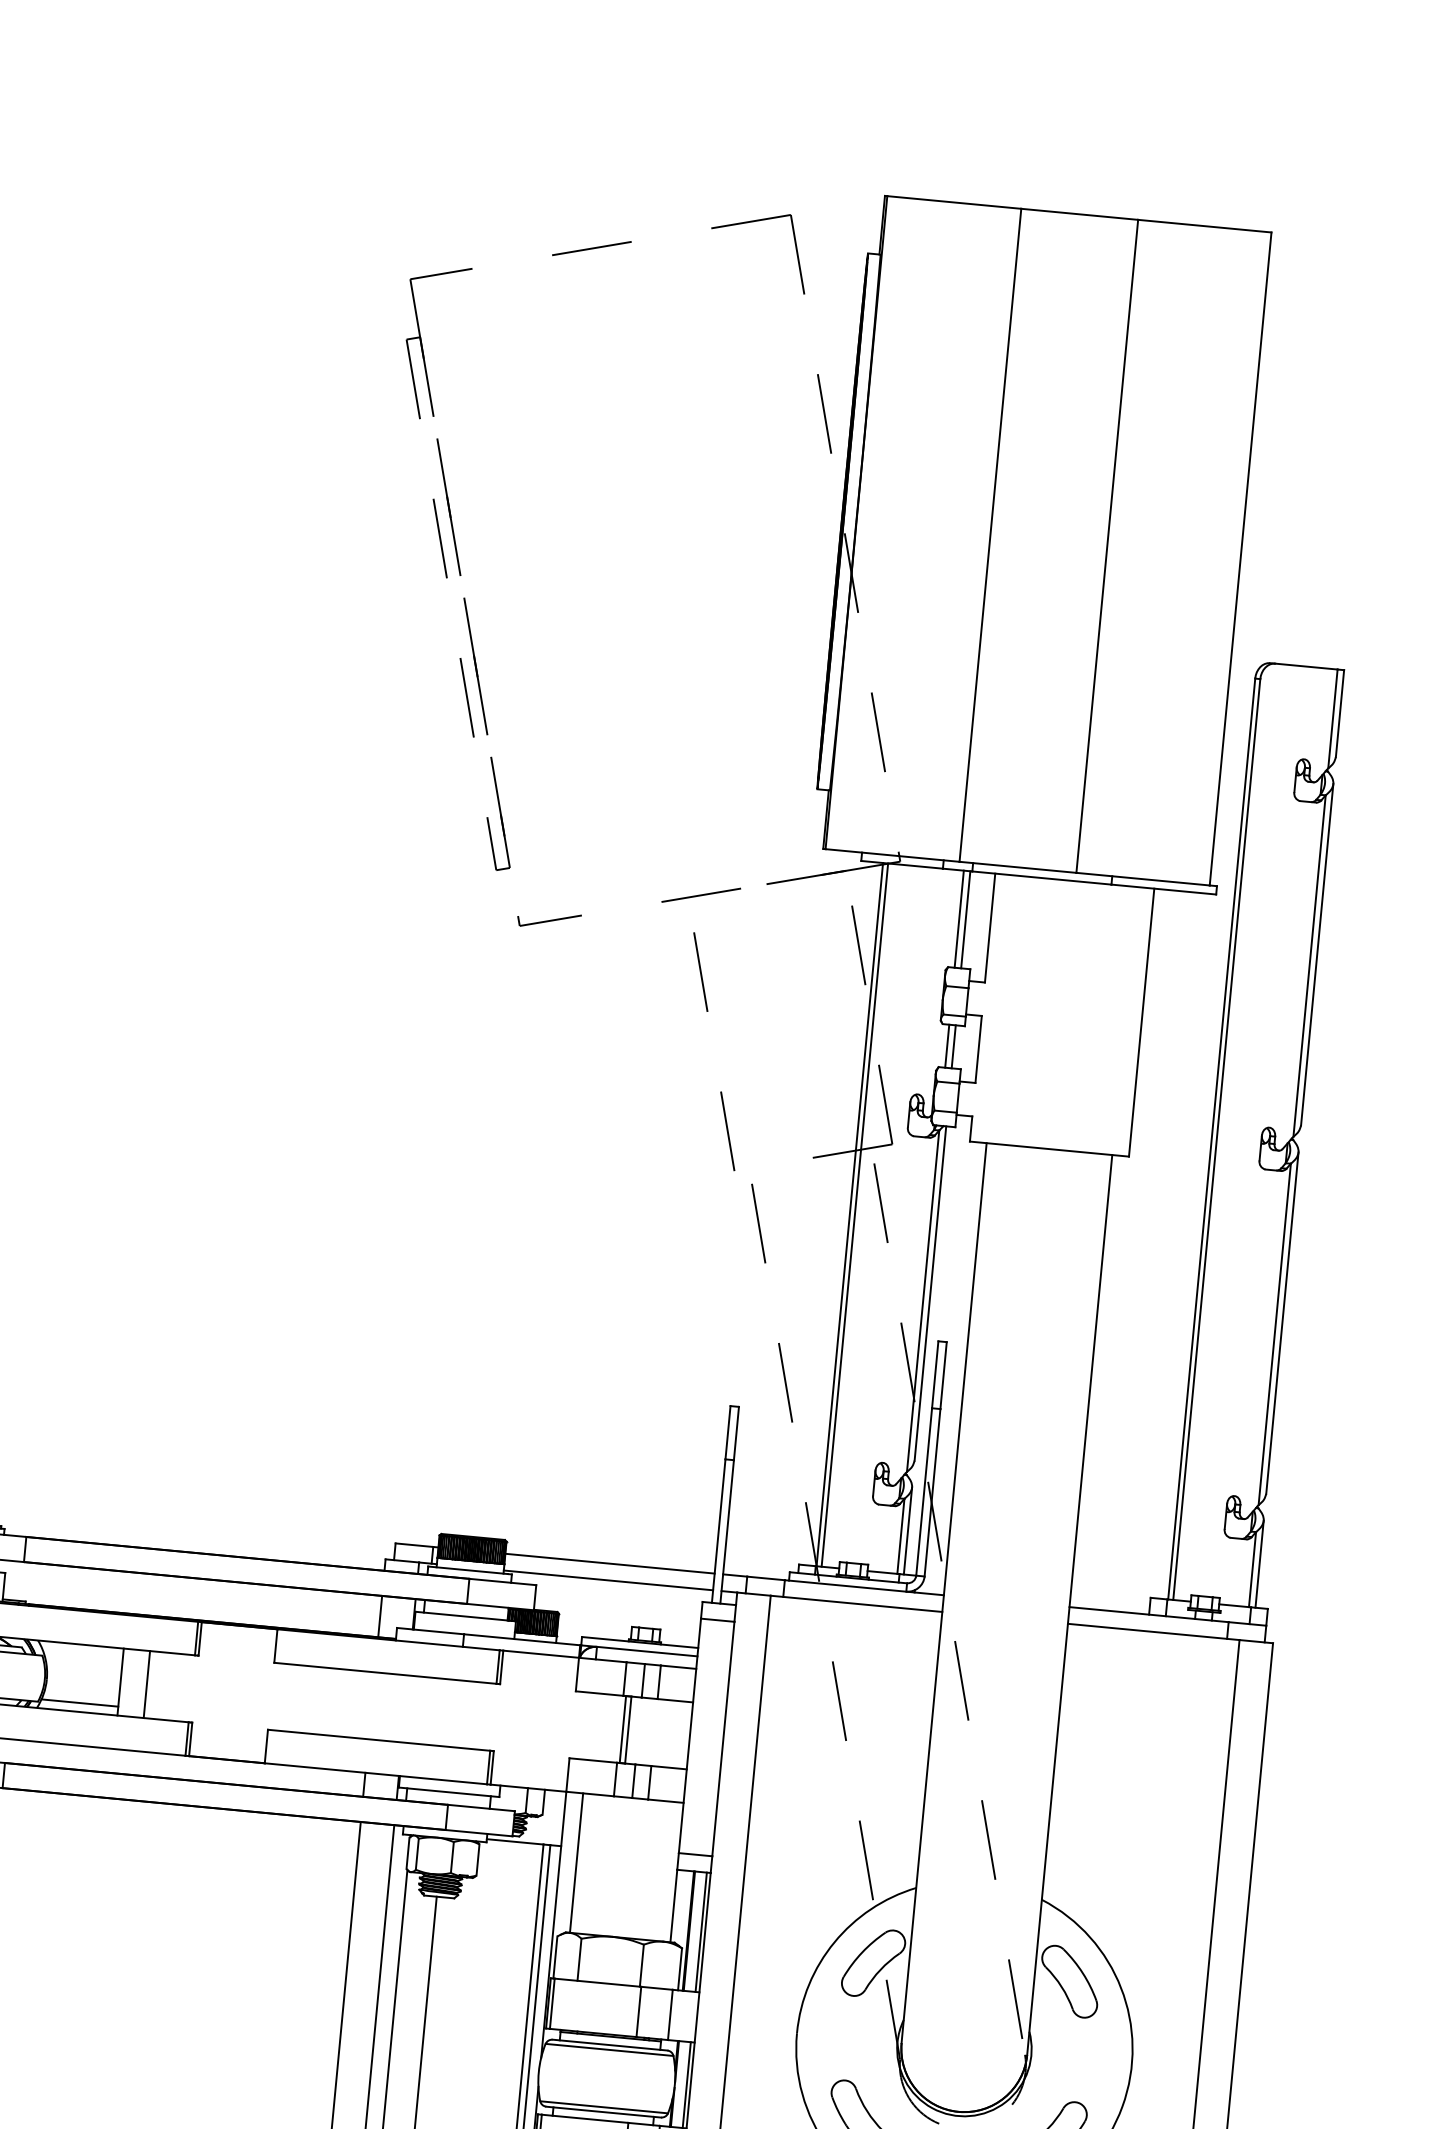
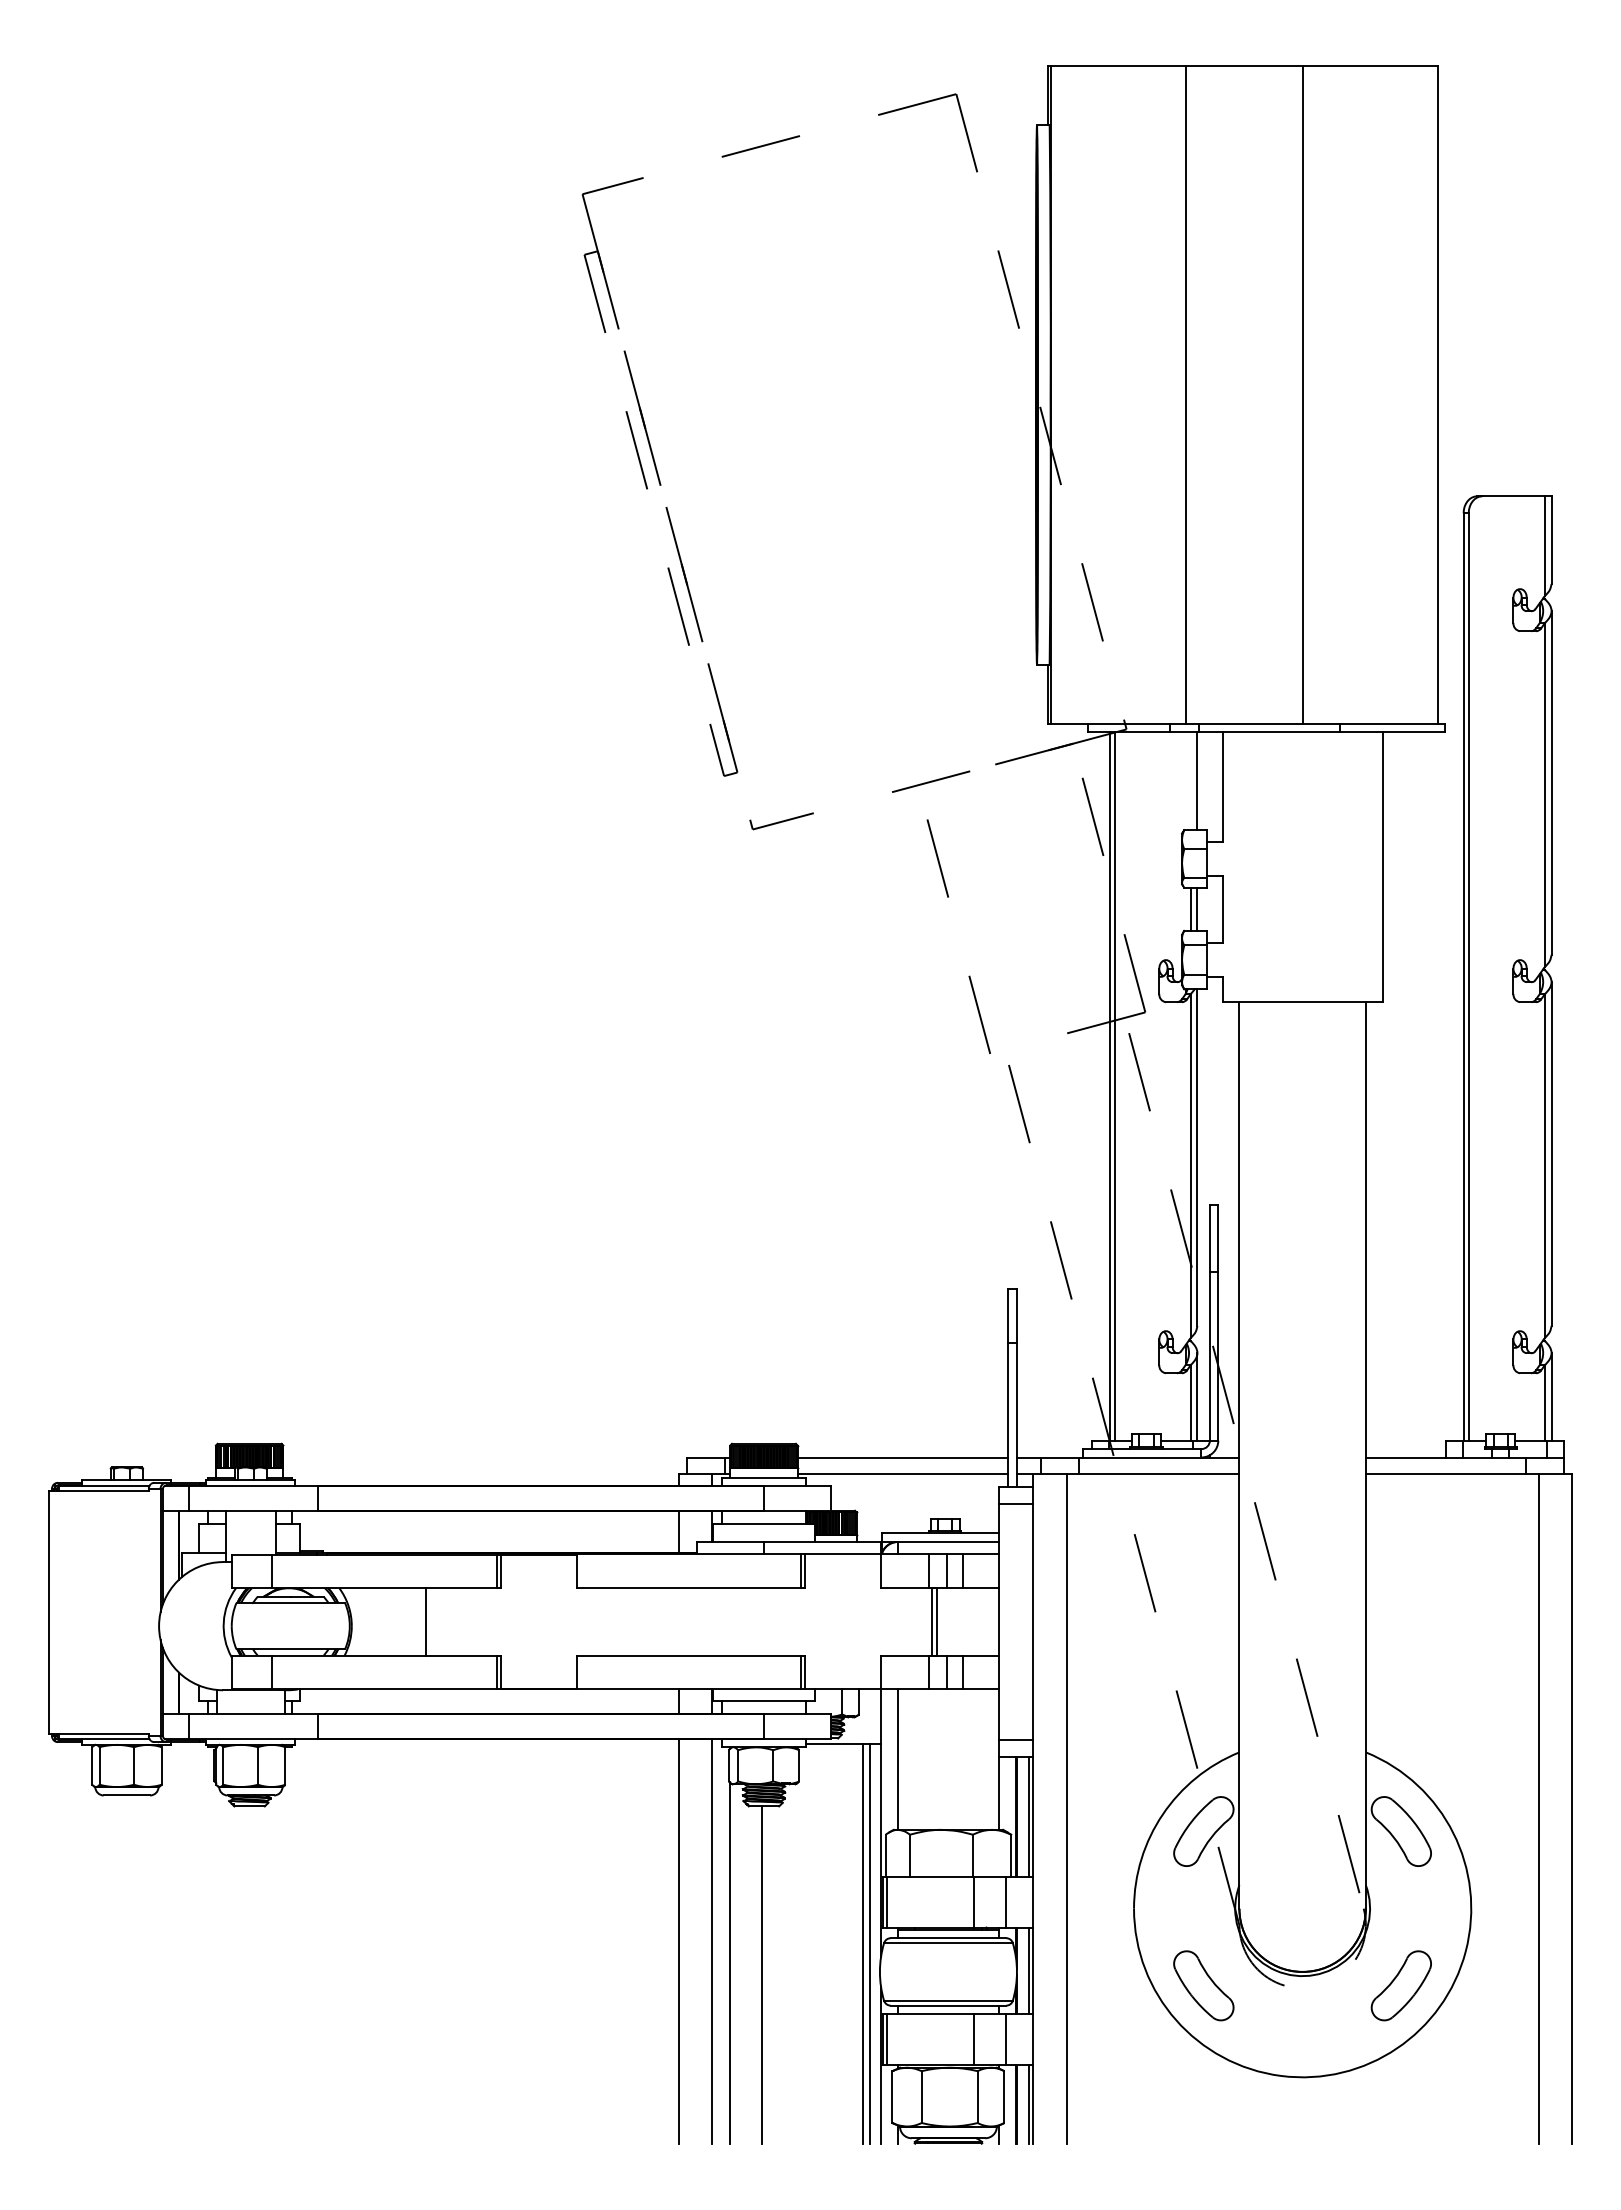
line: (958, 919) -> (1190, 781), removed
line: (147, 1684) -> (452, 1621), removed
line: (79, 1702) -> (386, 1646), removed

